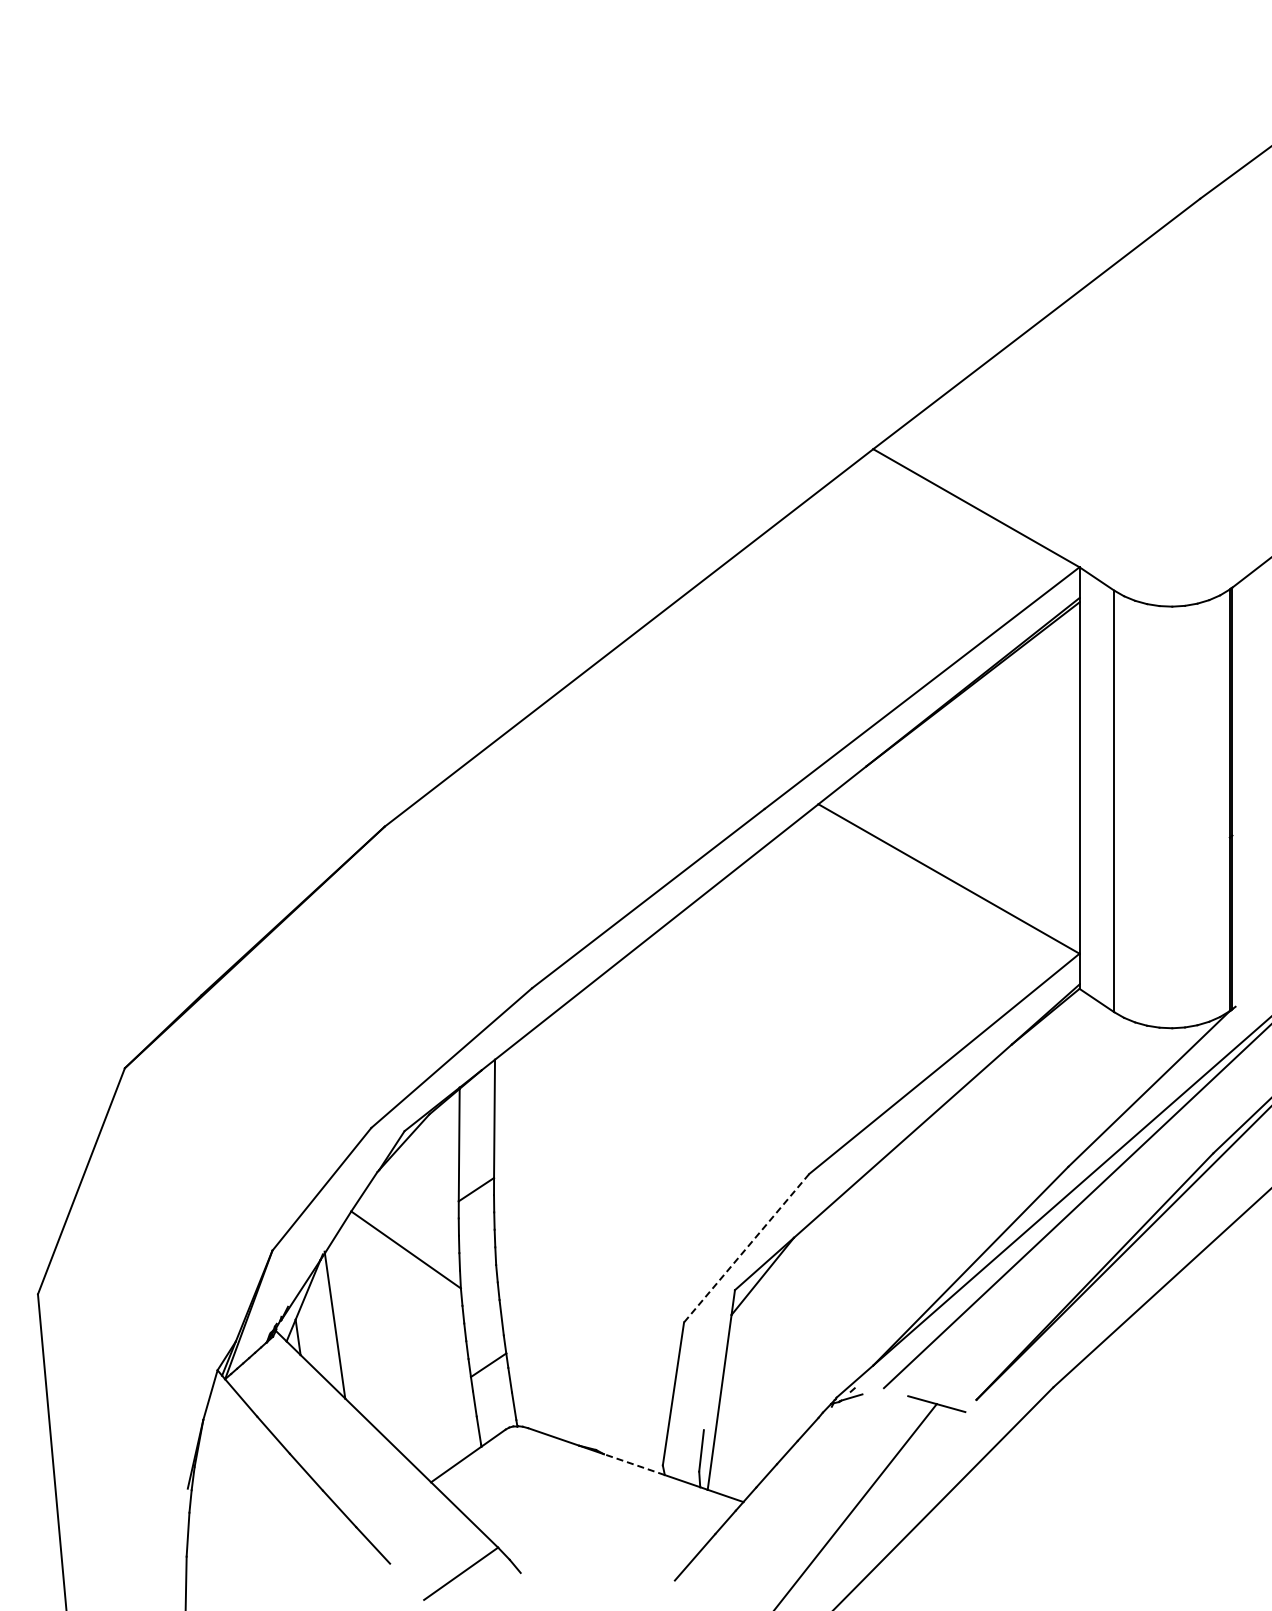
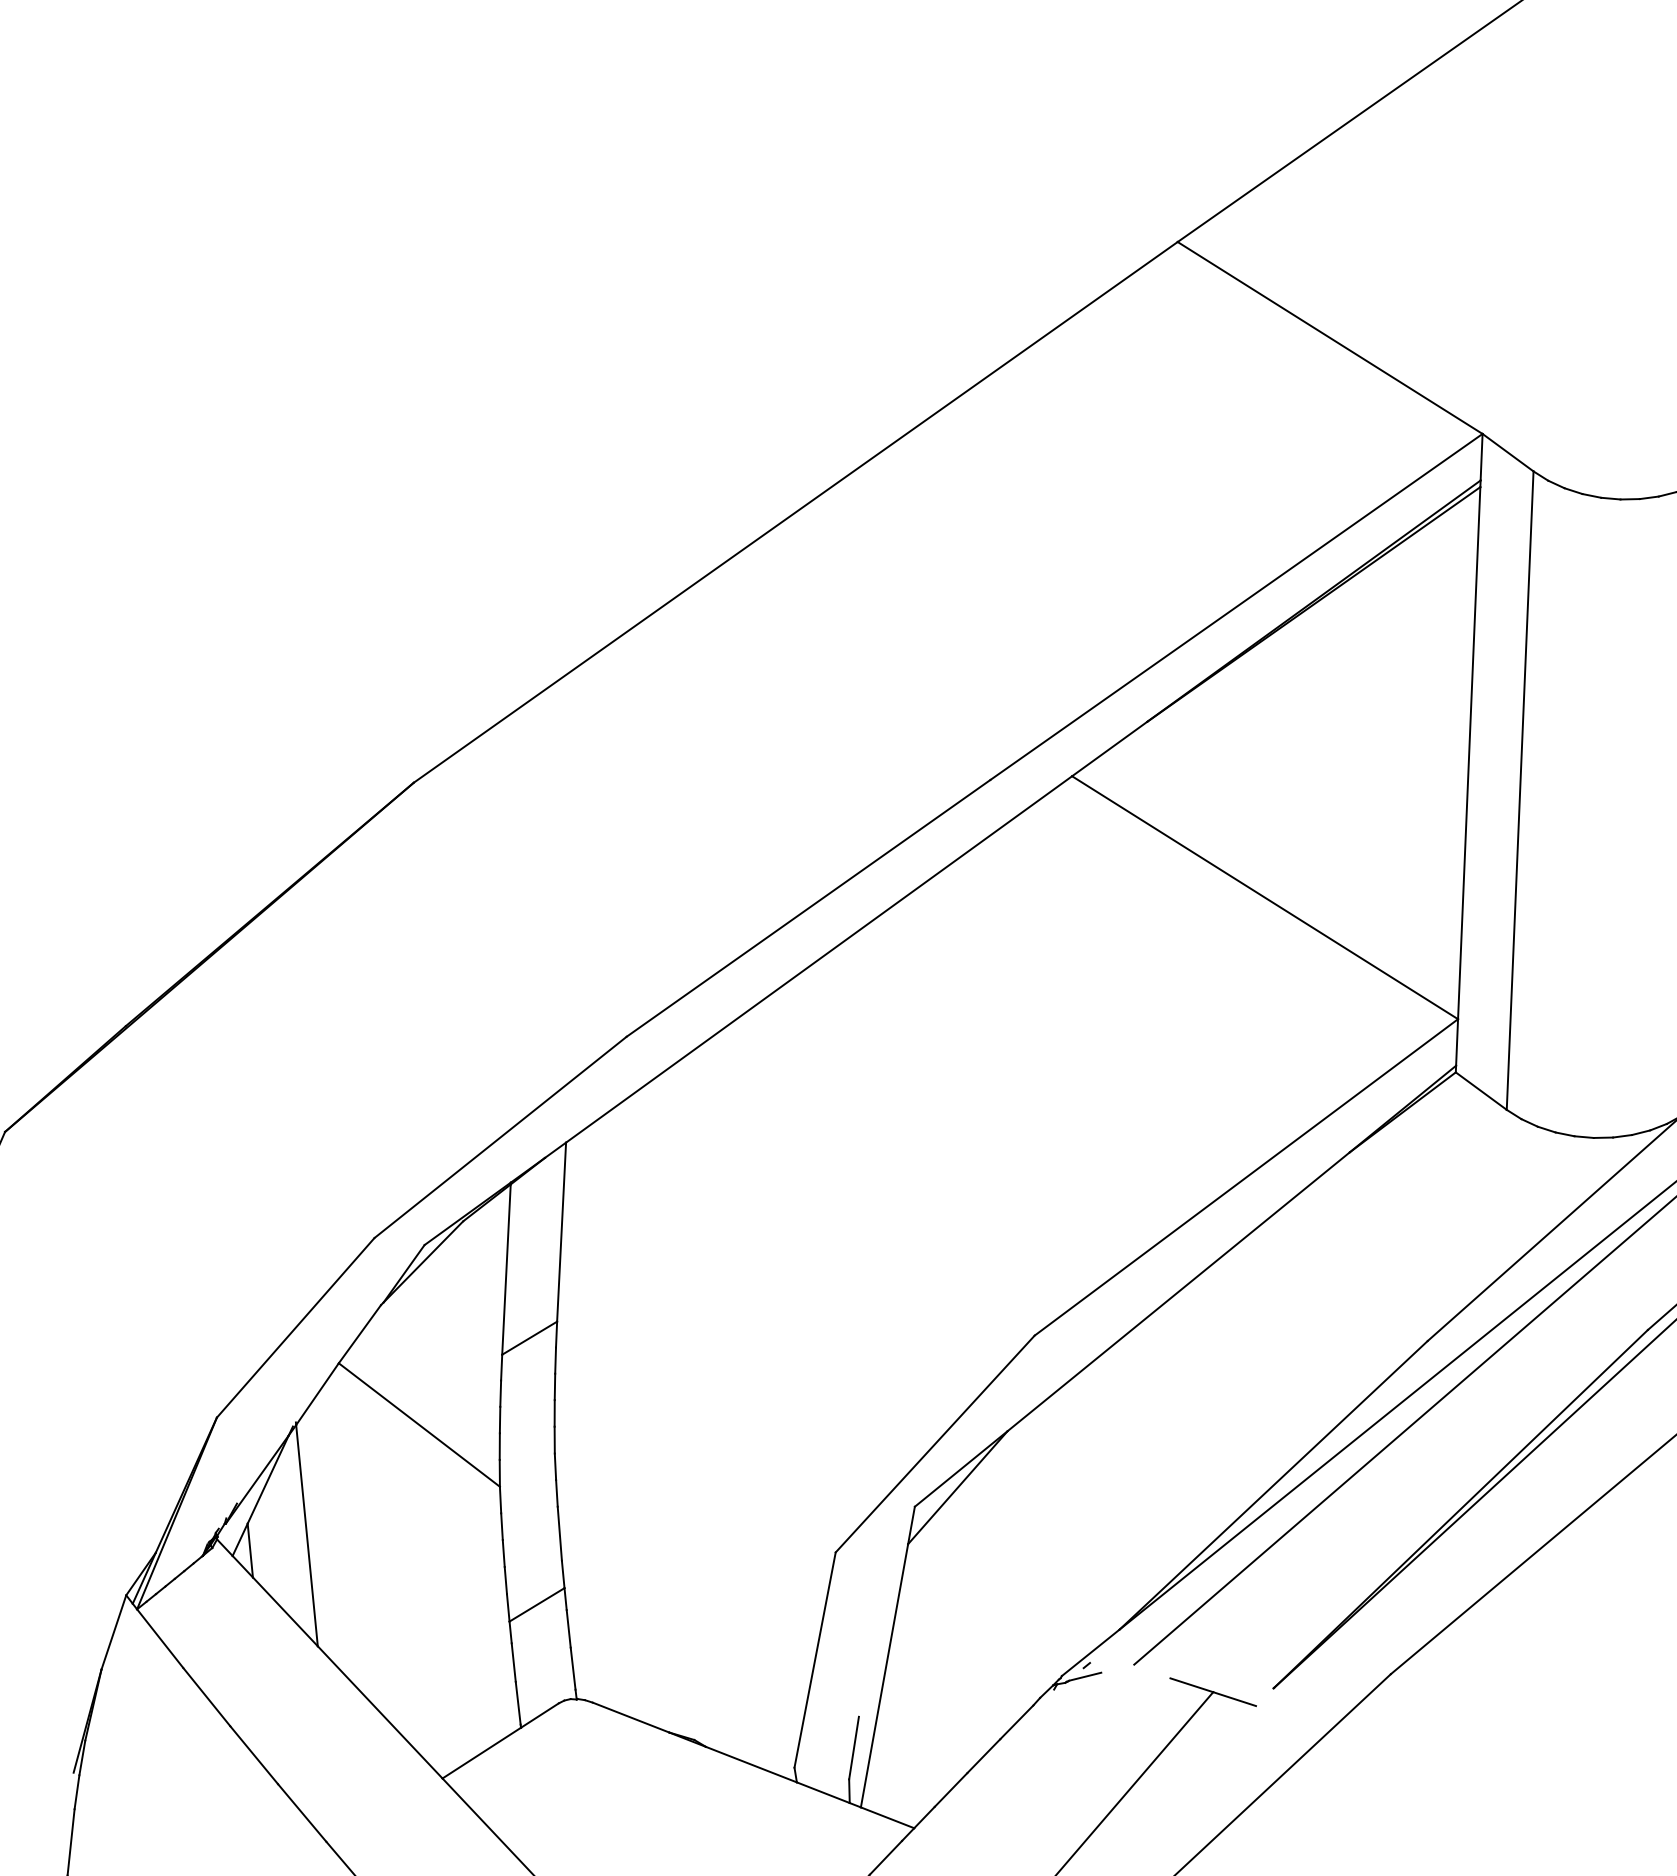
line: (746, 1248) -> (934, 1444), dashed -> solid
line: (633, 1464) -> (750, 1764), dashed -> solid

